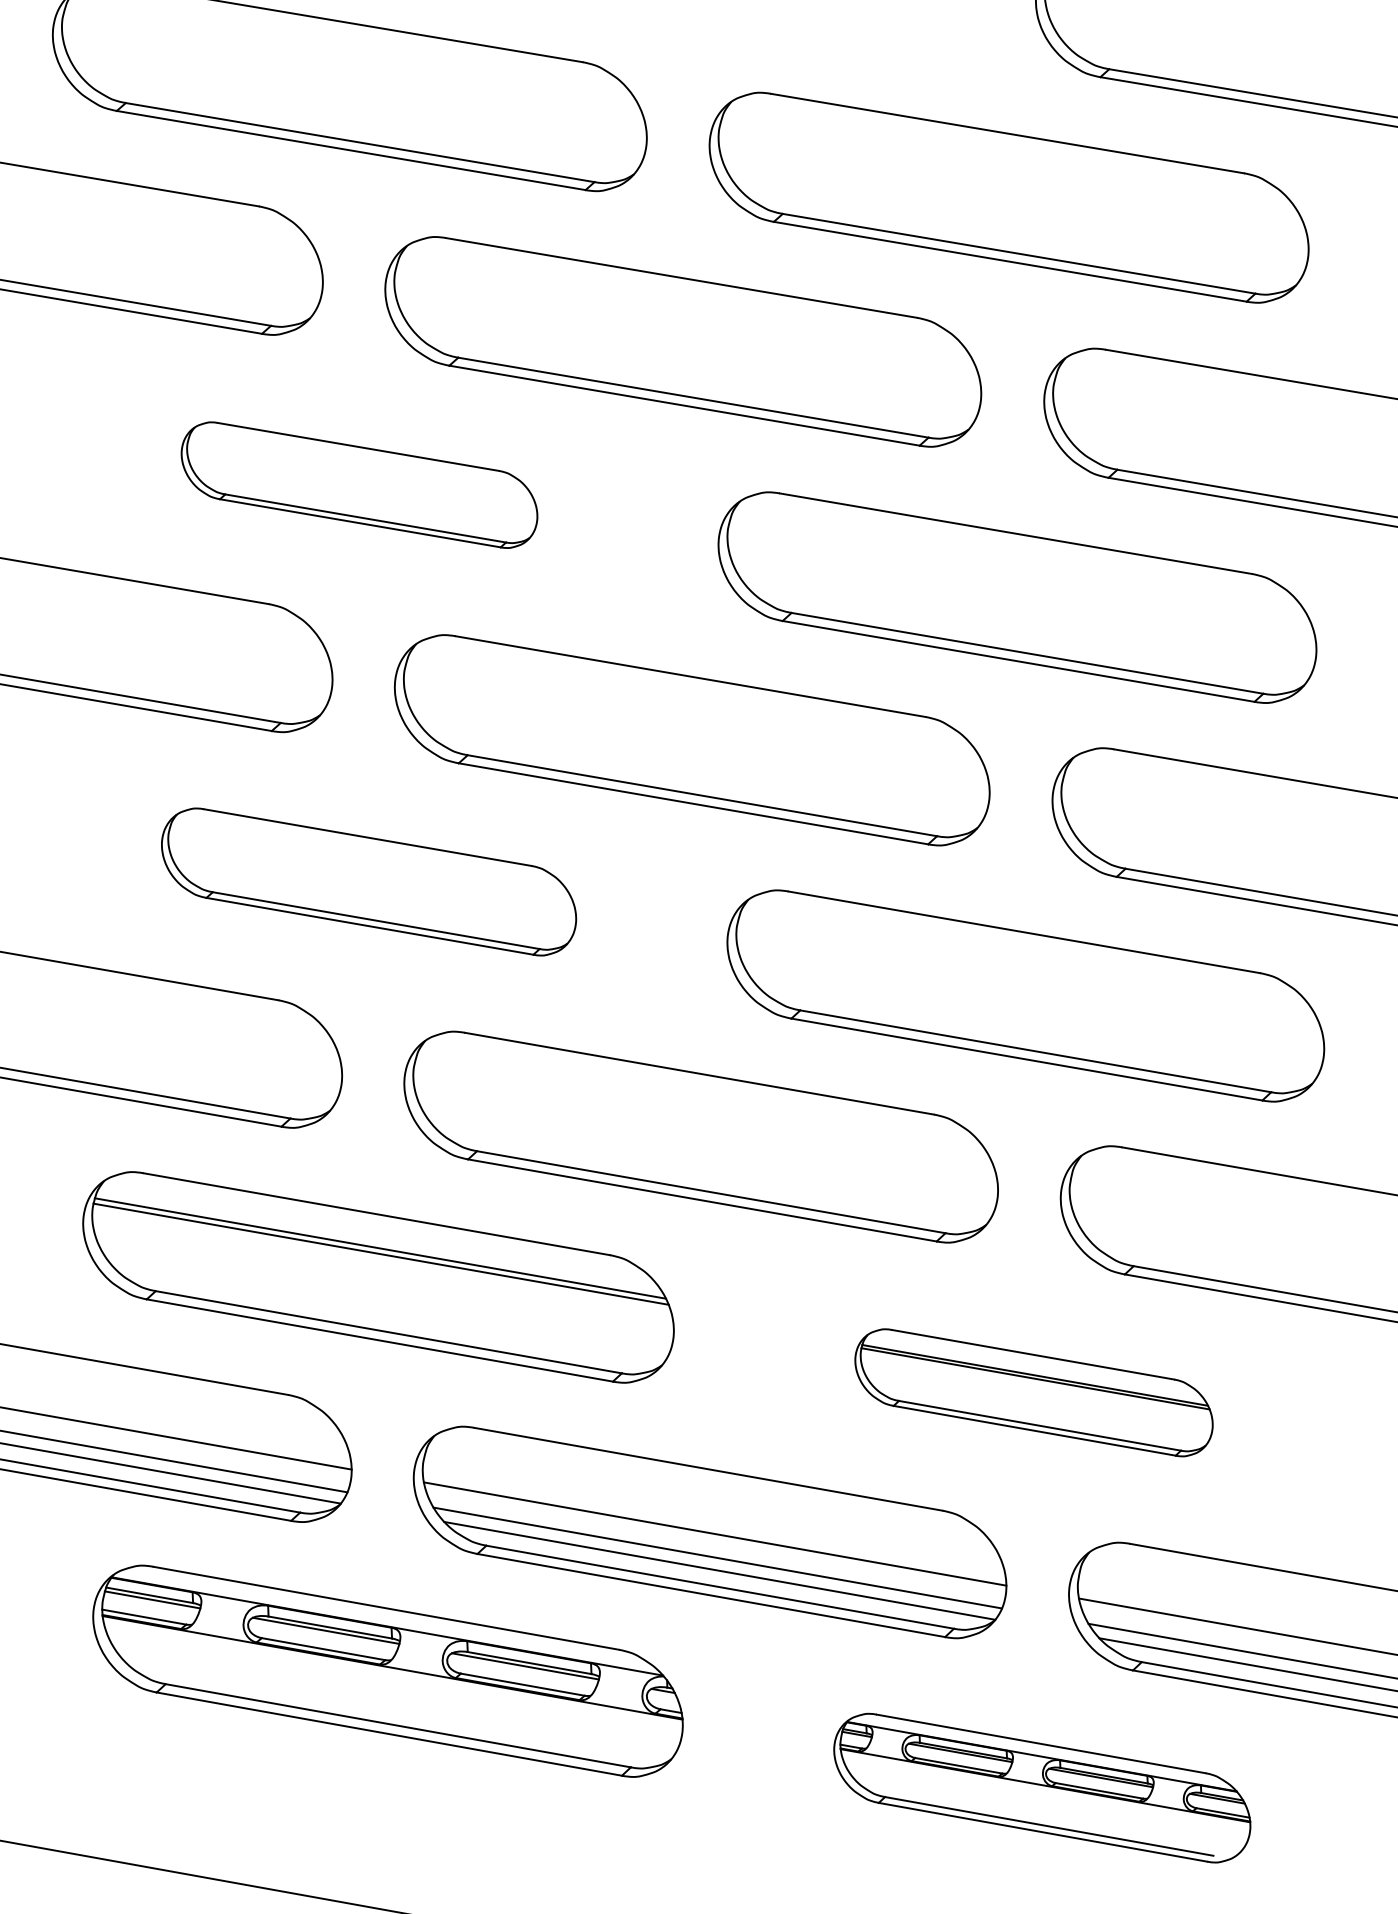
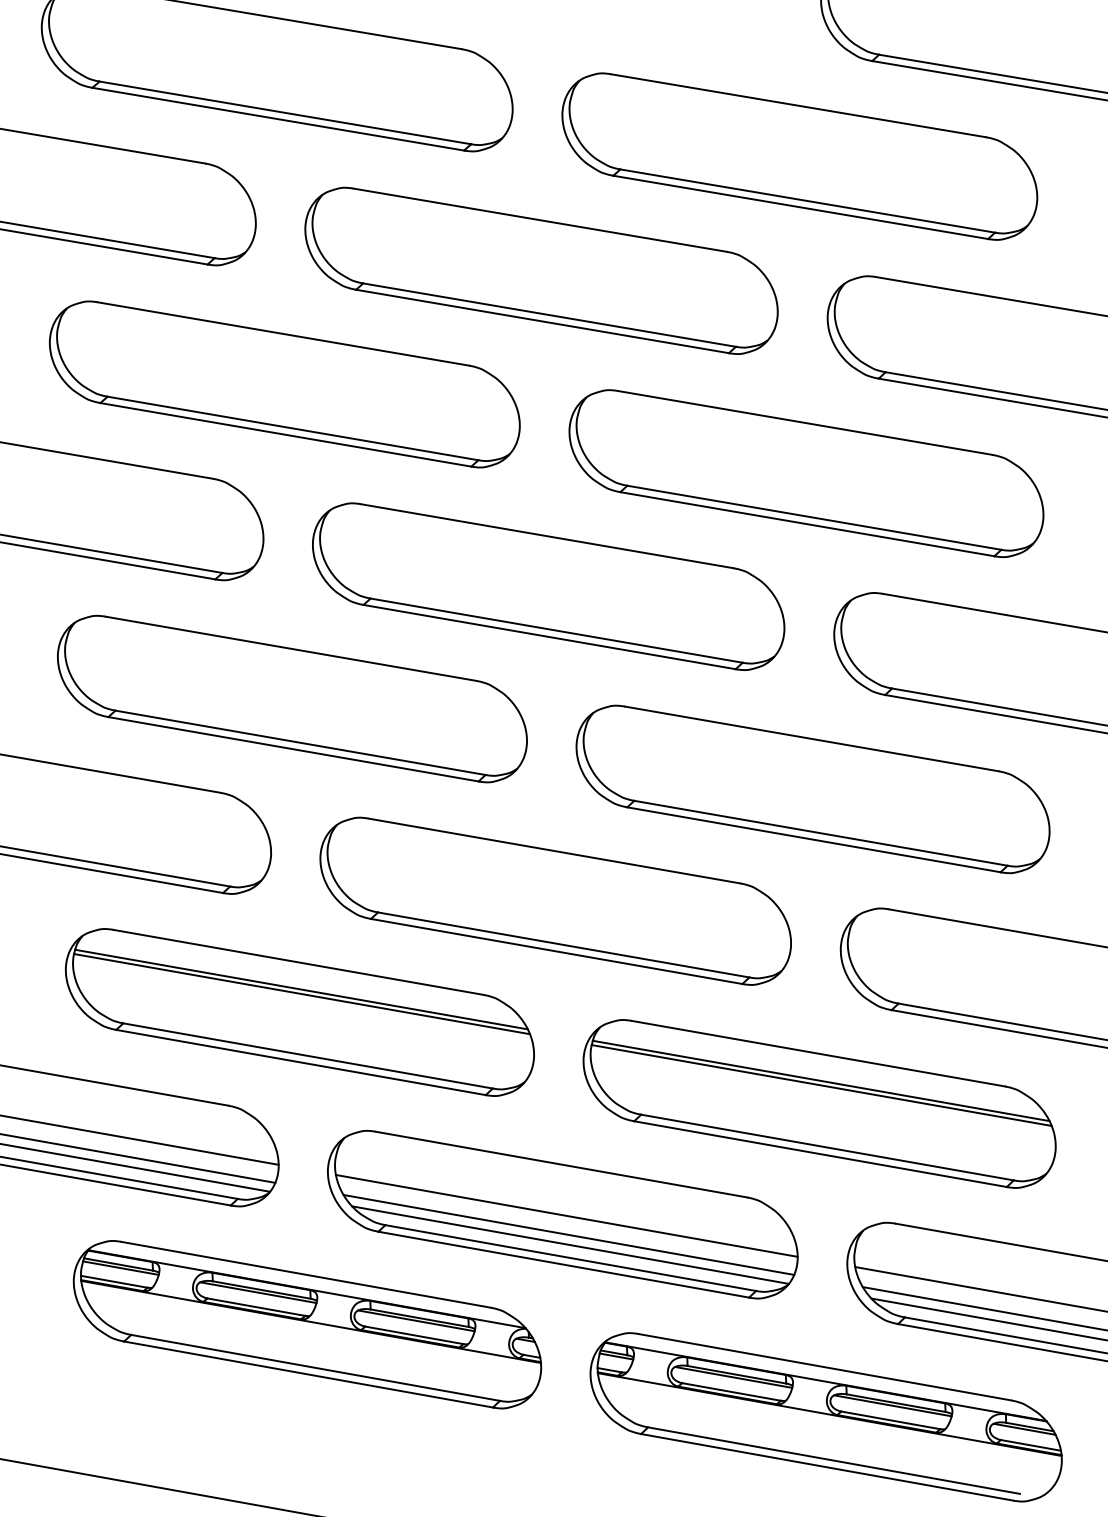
part: (359, 485) -> (284, 384), size x1.67
part: (369, 881) -> (292, 698), size x1.43
part: (1033, 1392) -> (819, 1103), size x1.67
part: (1041, 1788) -> (825, 1417), size x1.43

